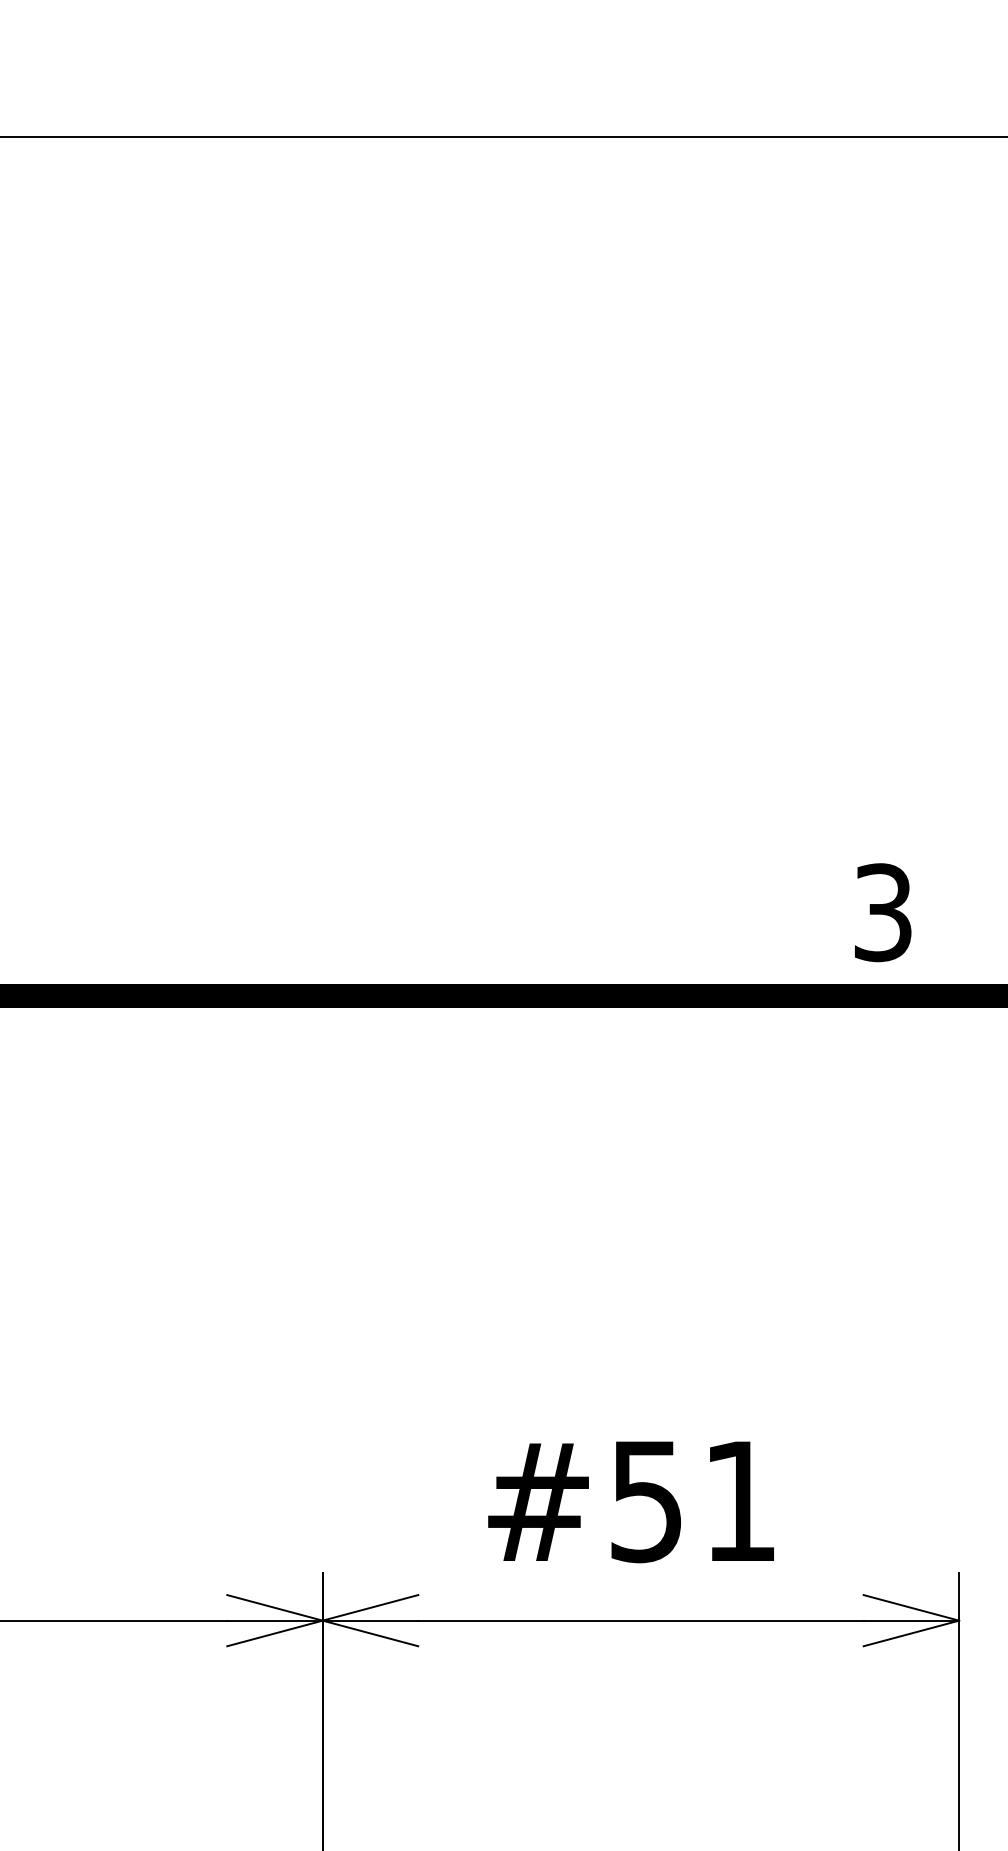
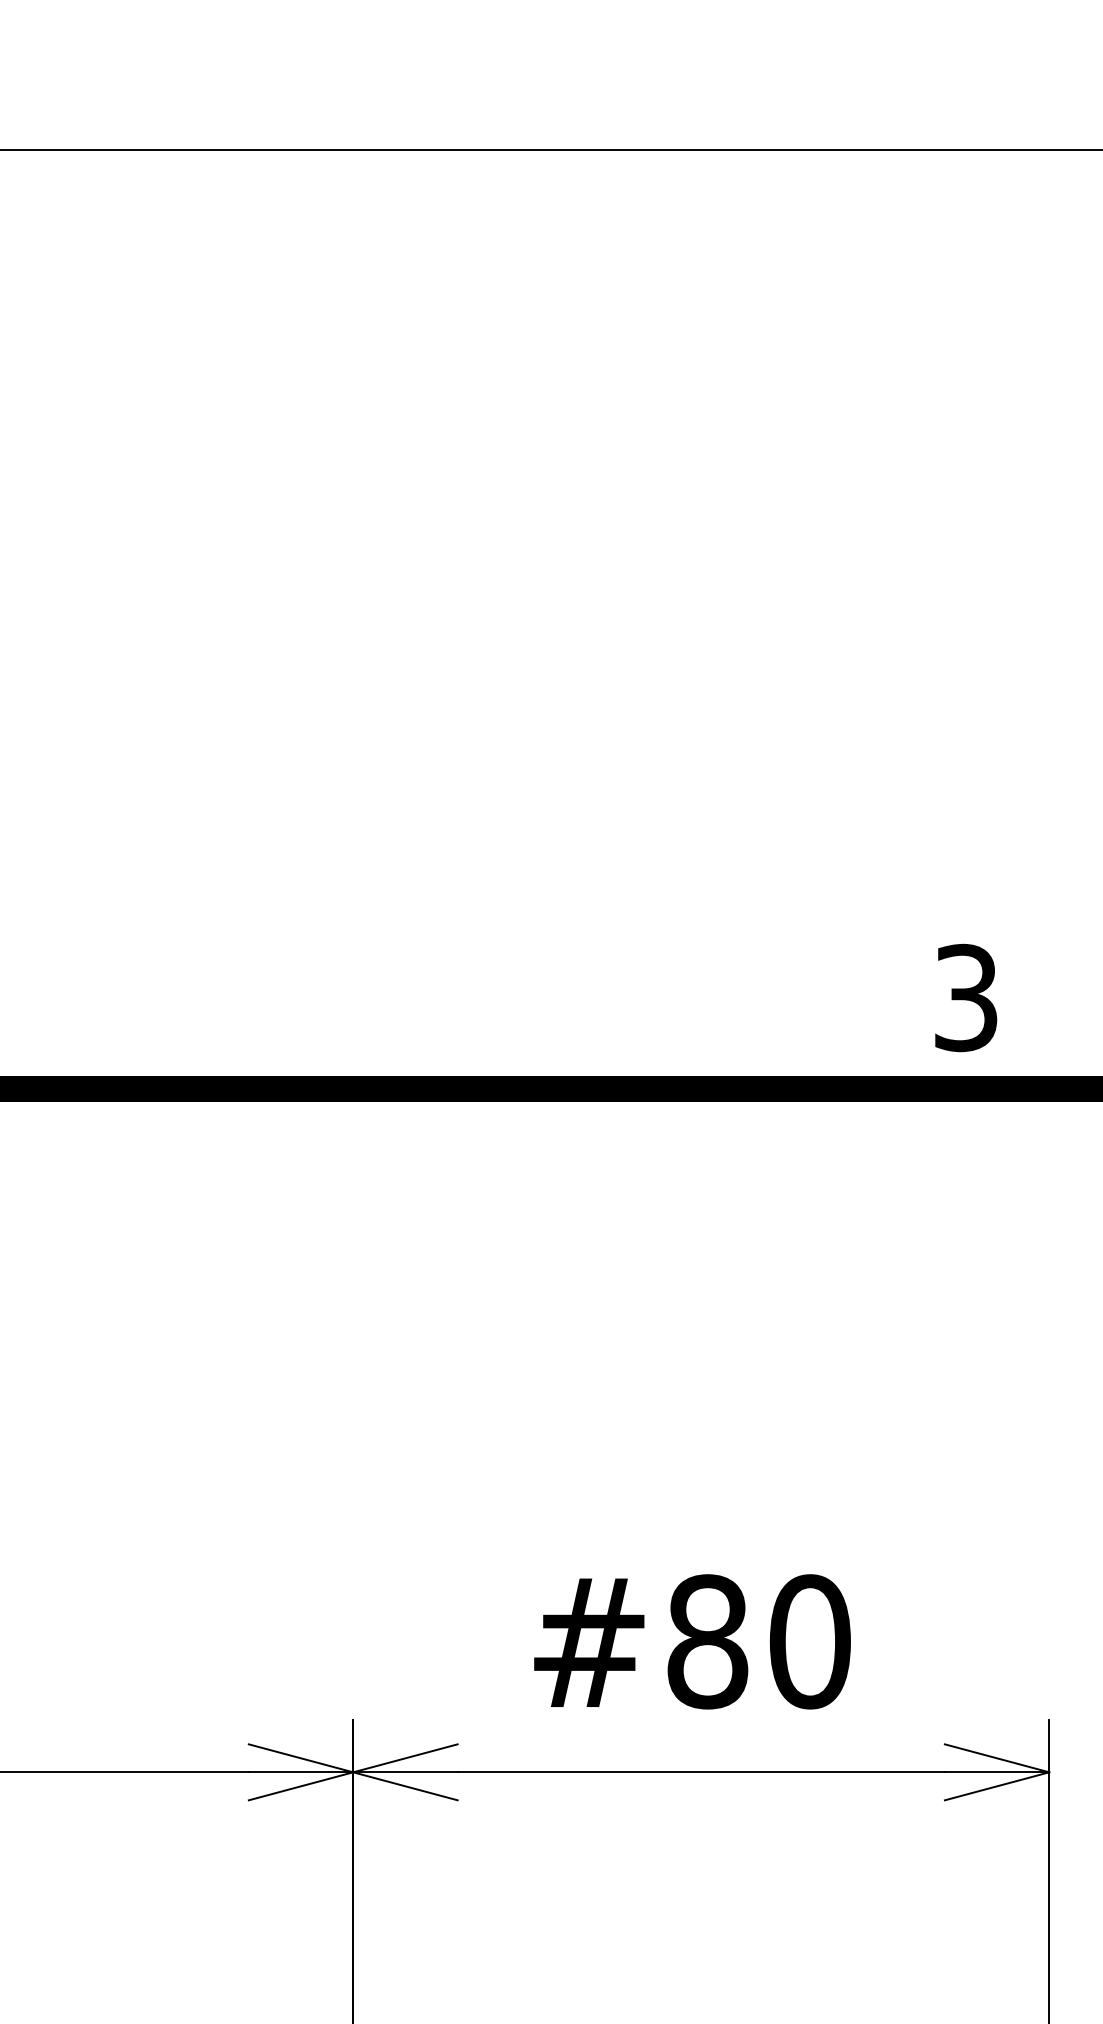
text: (693, 1501) -> (758, 1641), #51 -> #80

